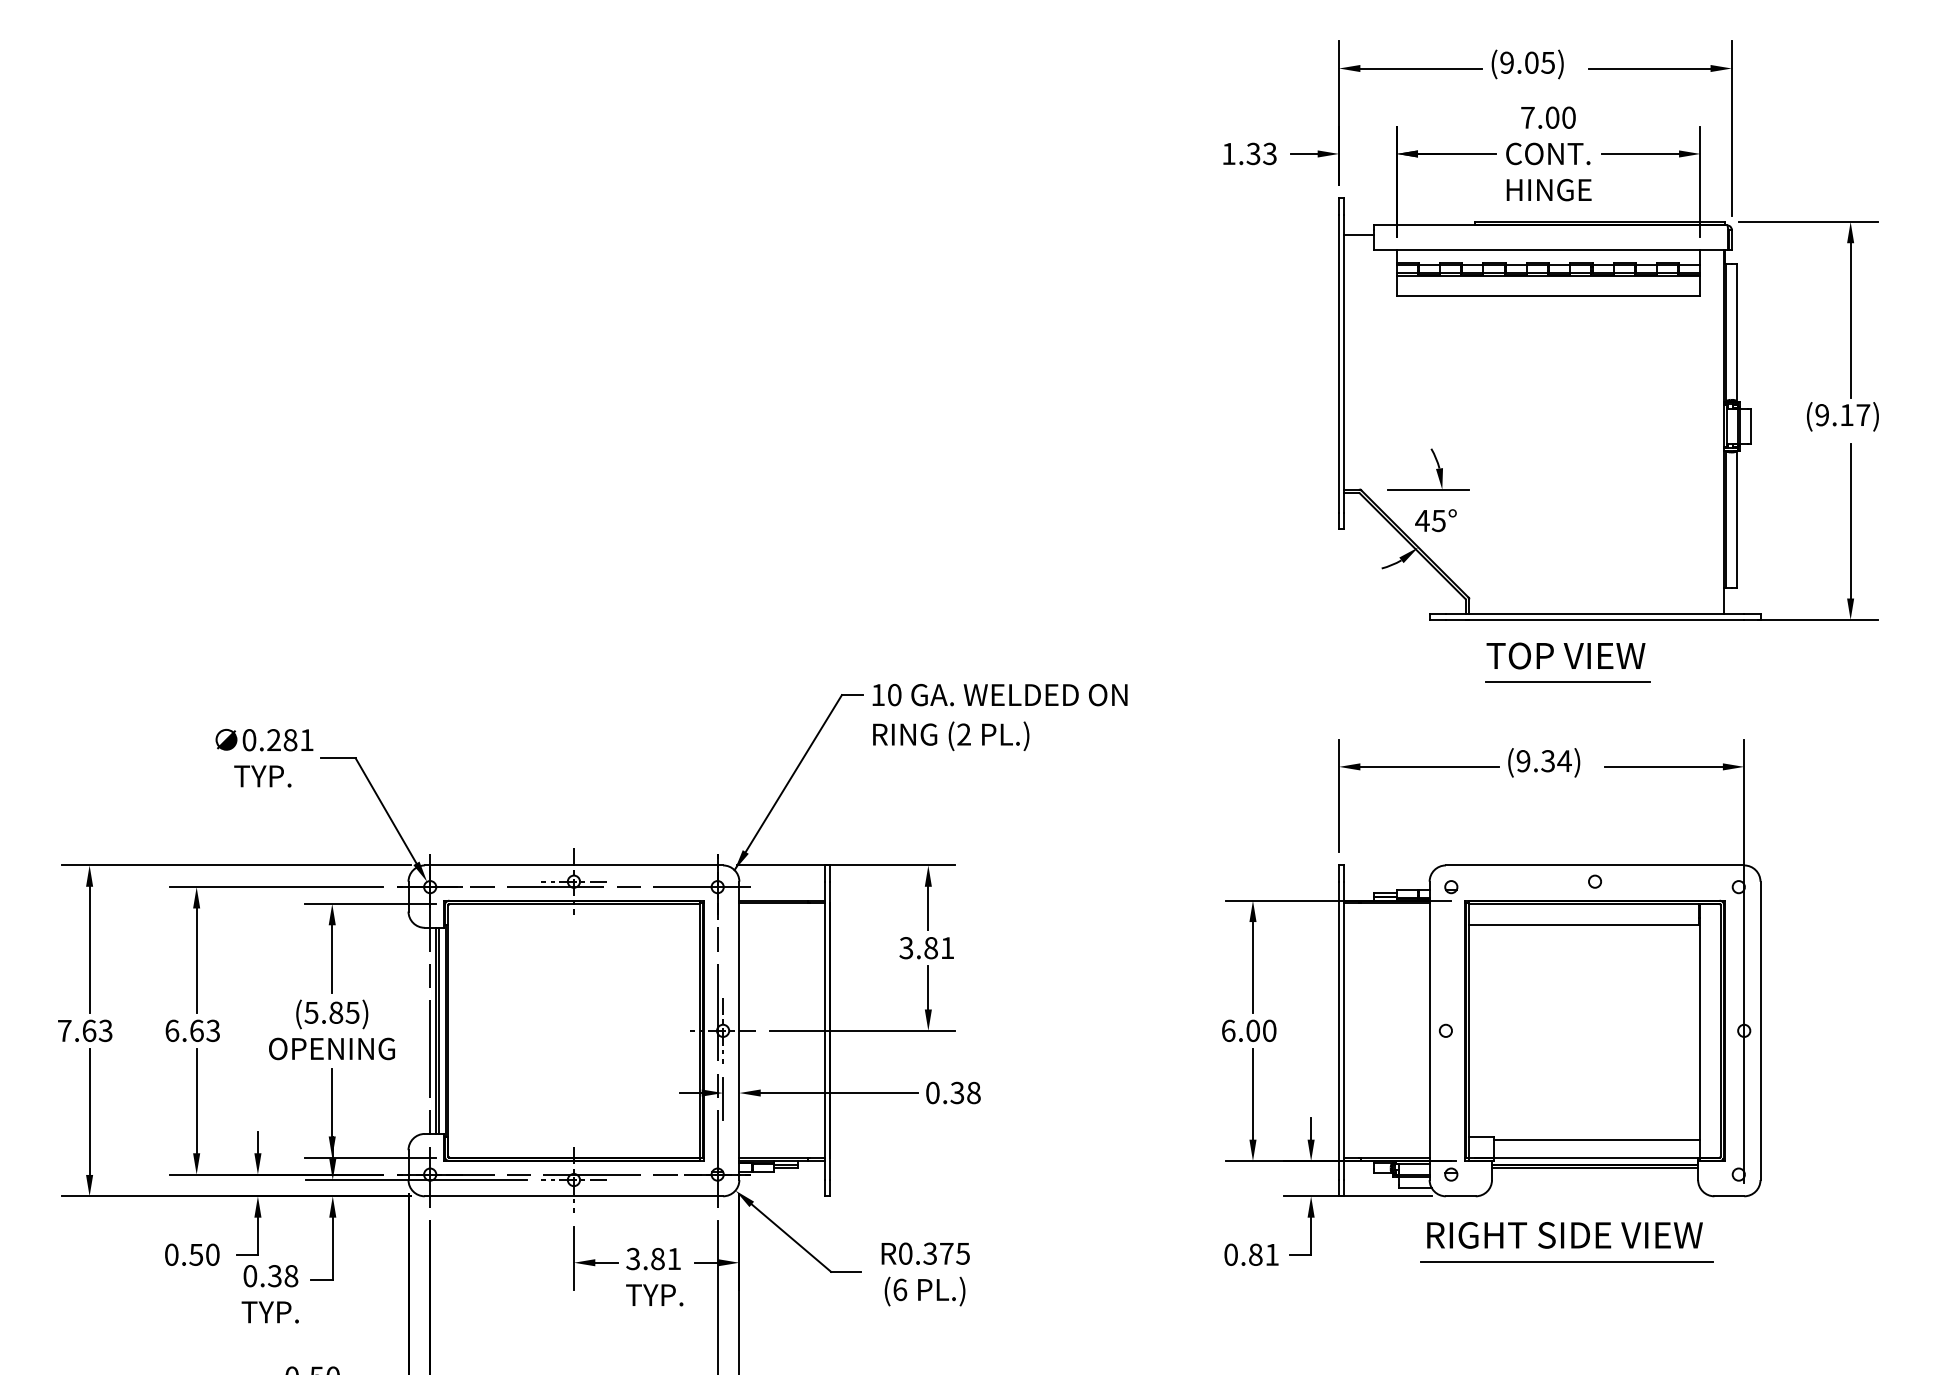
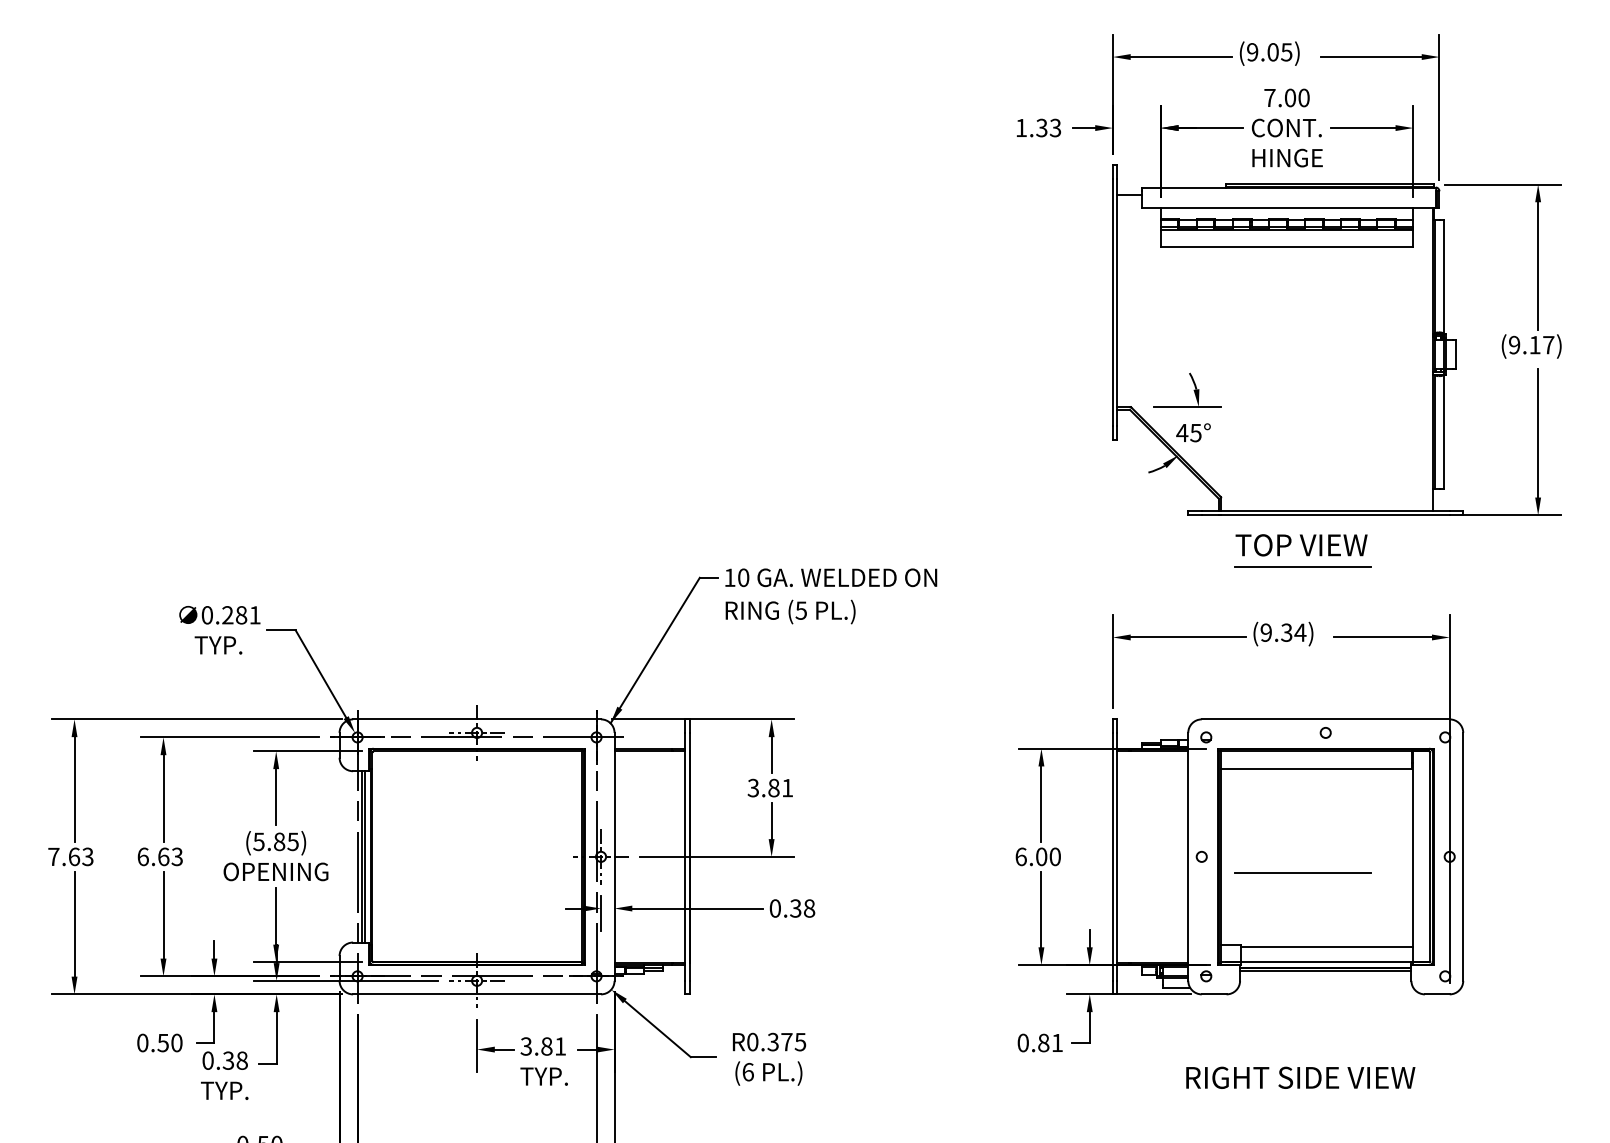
text: (963, 734) -> (800, 610), (2 -> (5
line: (1567, 1049) -> (1302, 872), added
text: (1564, 1234) -> (1300, 1077), moved
line: (1567, 1261) -> (1302, 1048), removed

